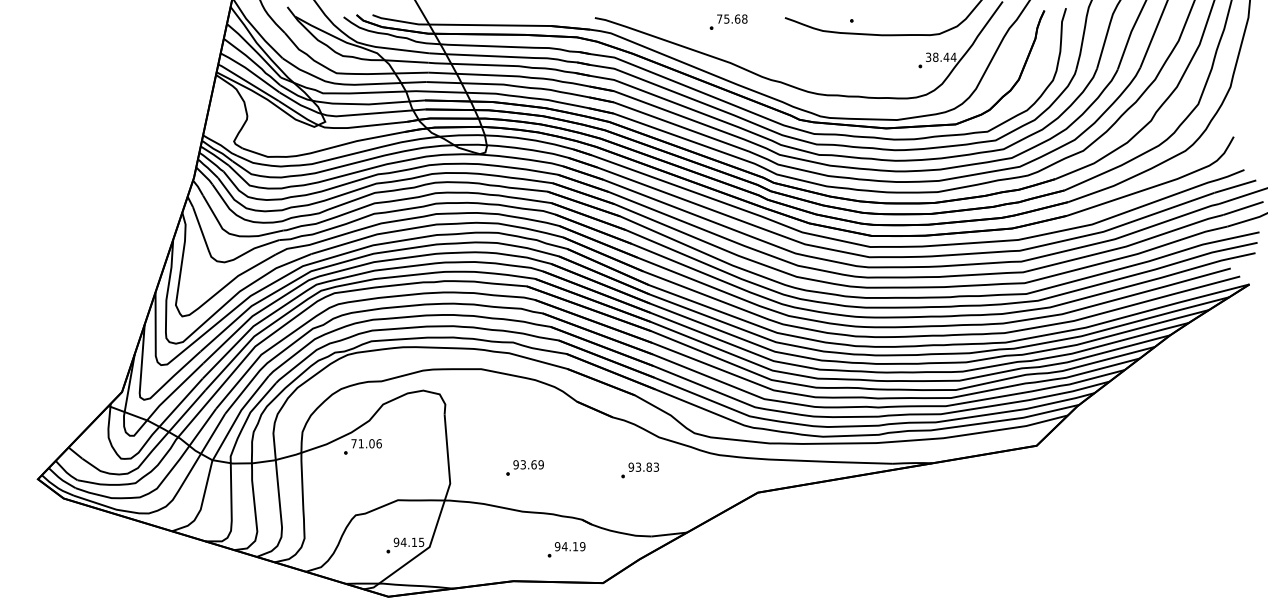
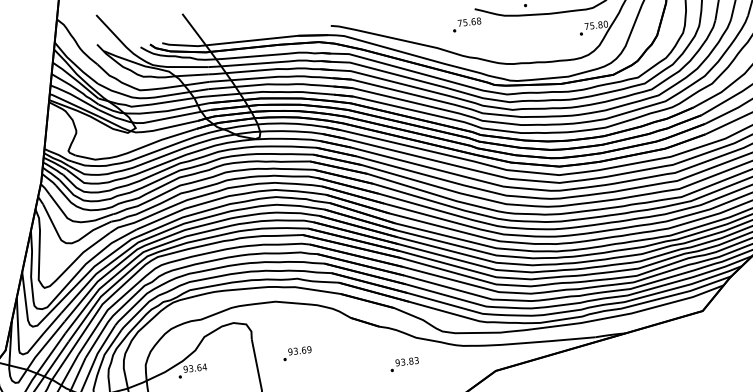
part: (728, 21) -> (466, 24), moved
text: (941, 56) -> (596, 24), 38.44 -> 75.80
text: (366, 443) -> (195, 368), 71.06 -> 93.64
part: (524, 467) -> (297, 353), moved

